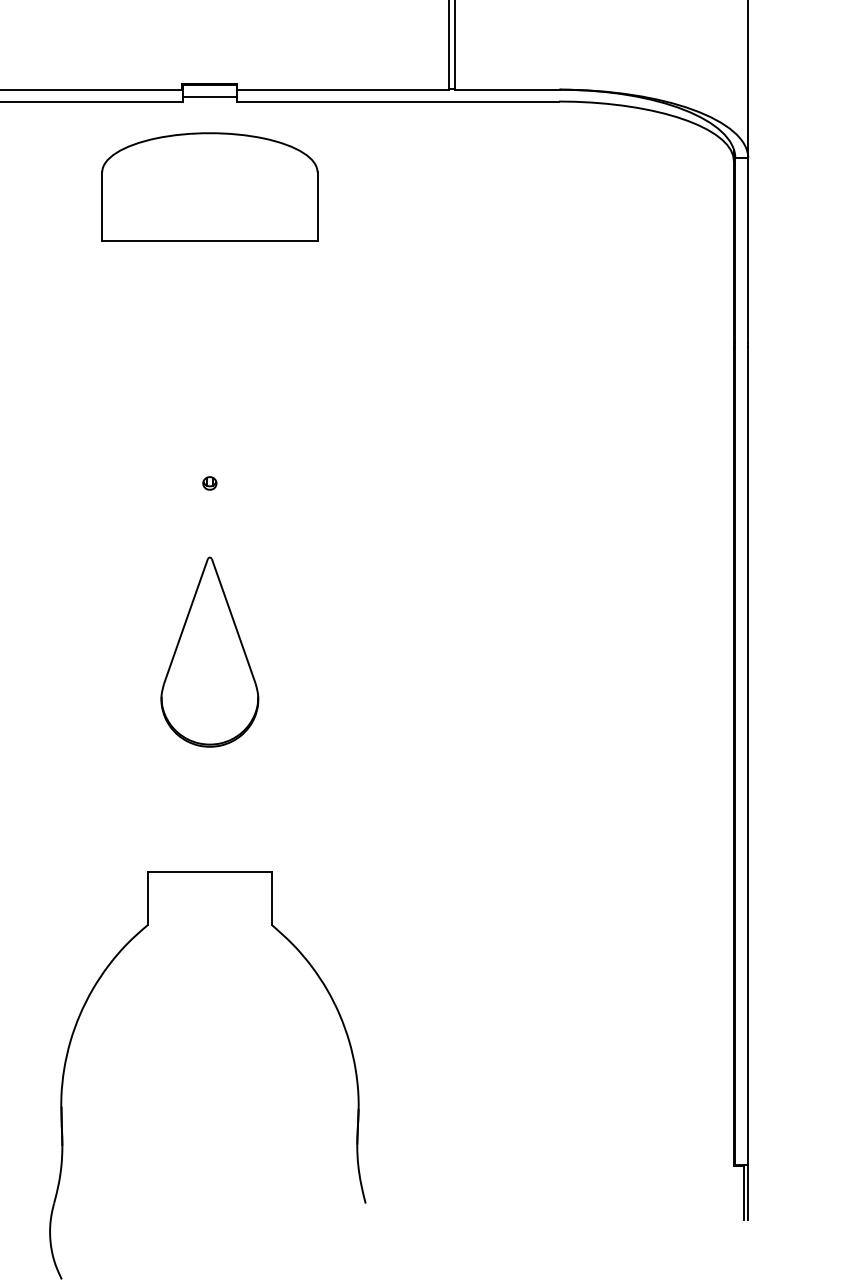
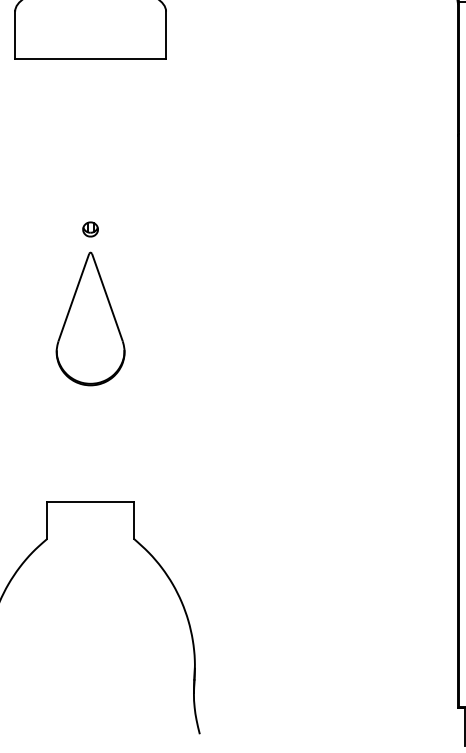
part: (209, 483) -> (90, 229), size x1.6
part: (209, 651) -> (90, 318), moved

